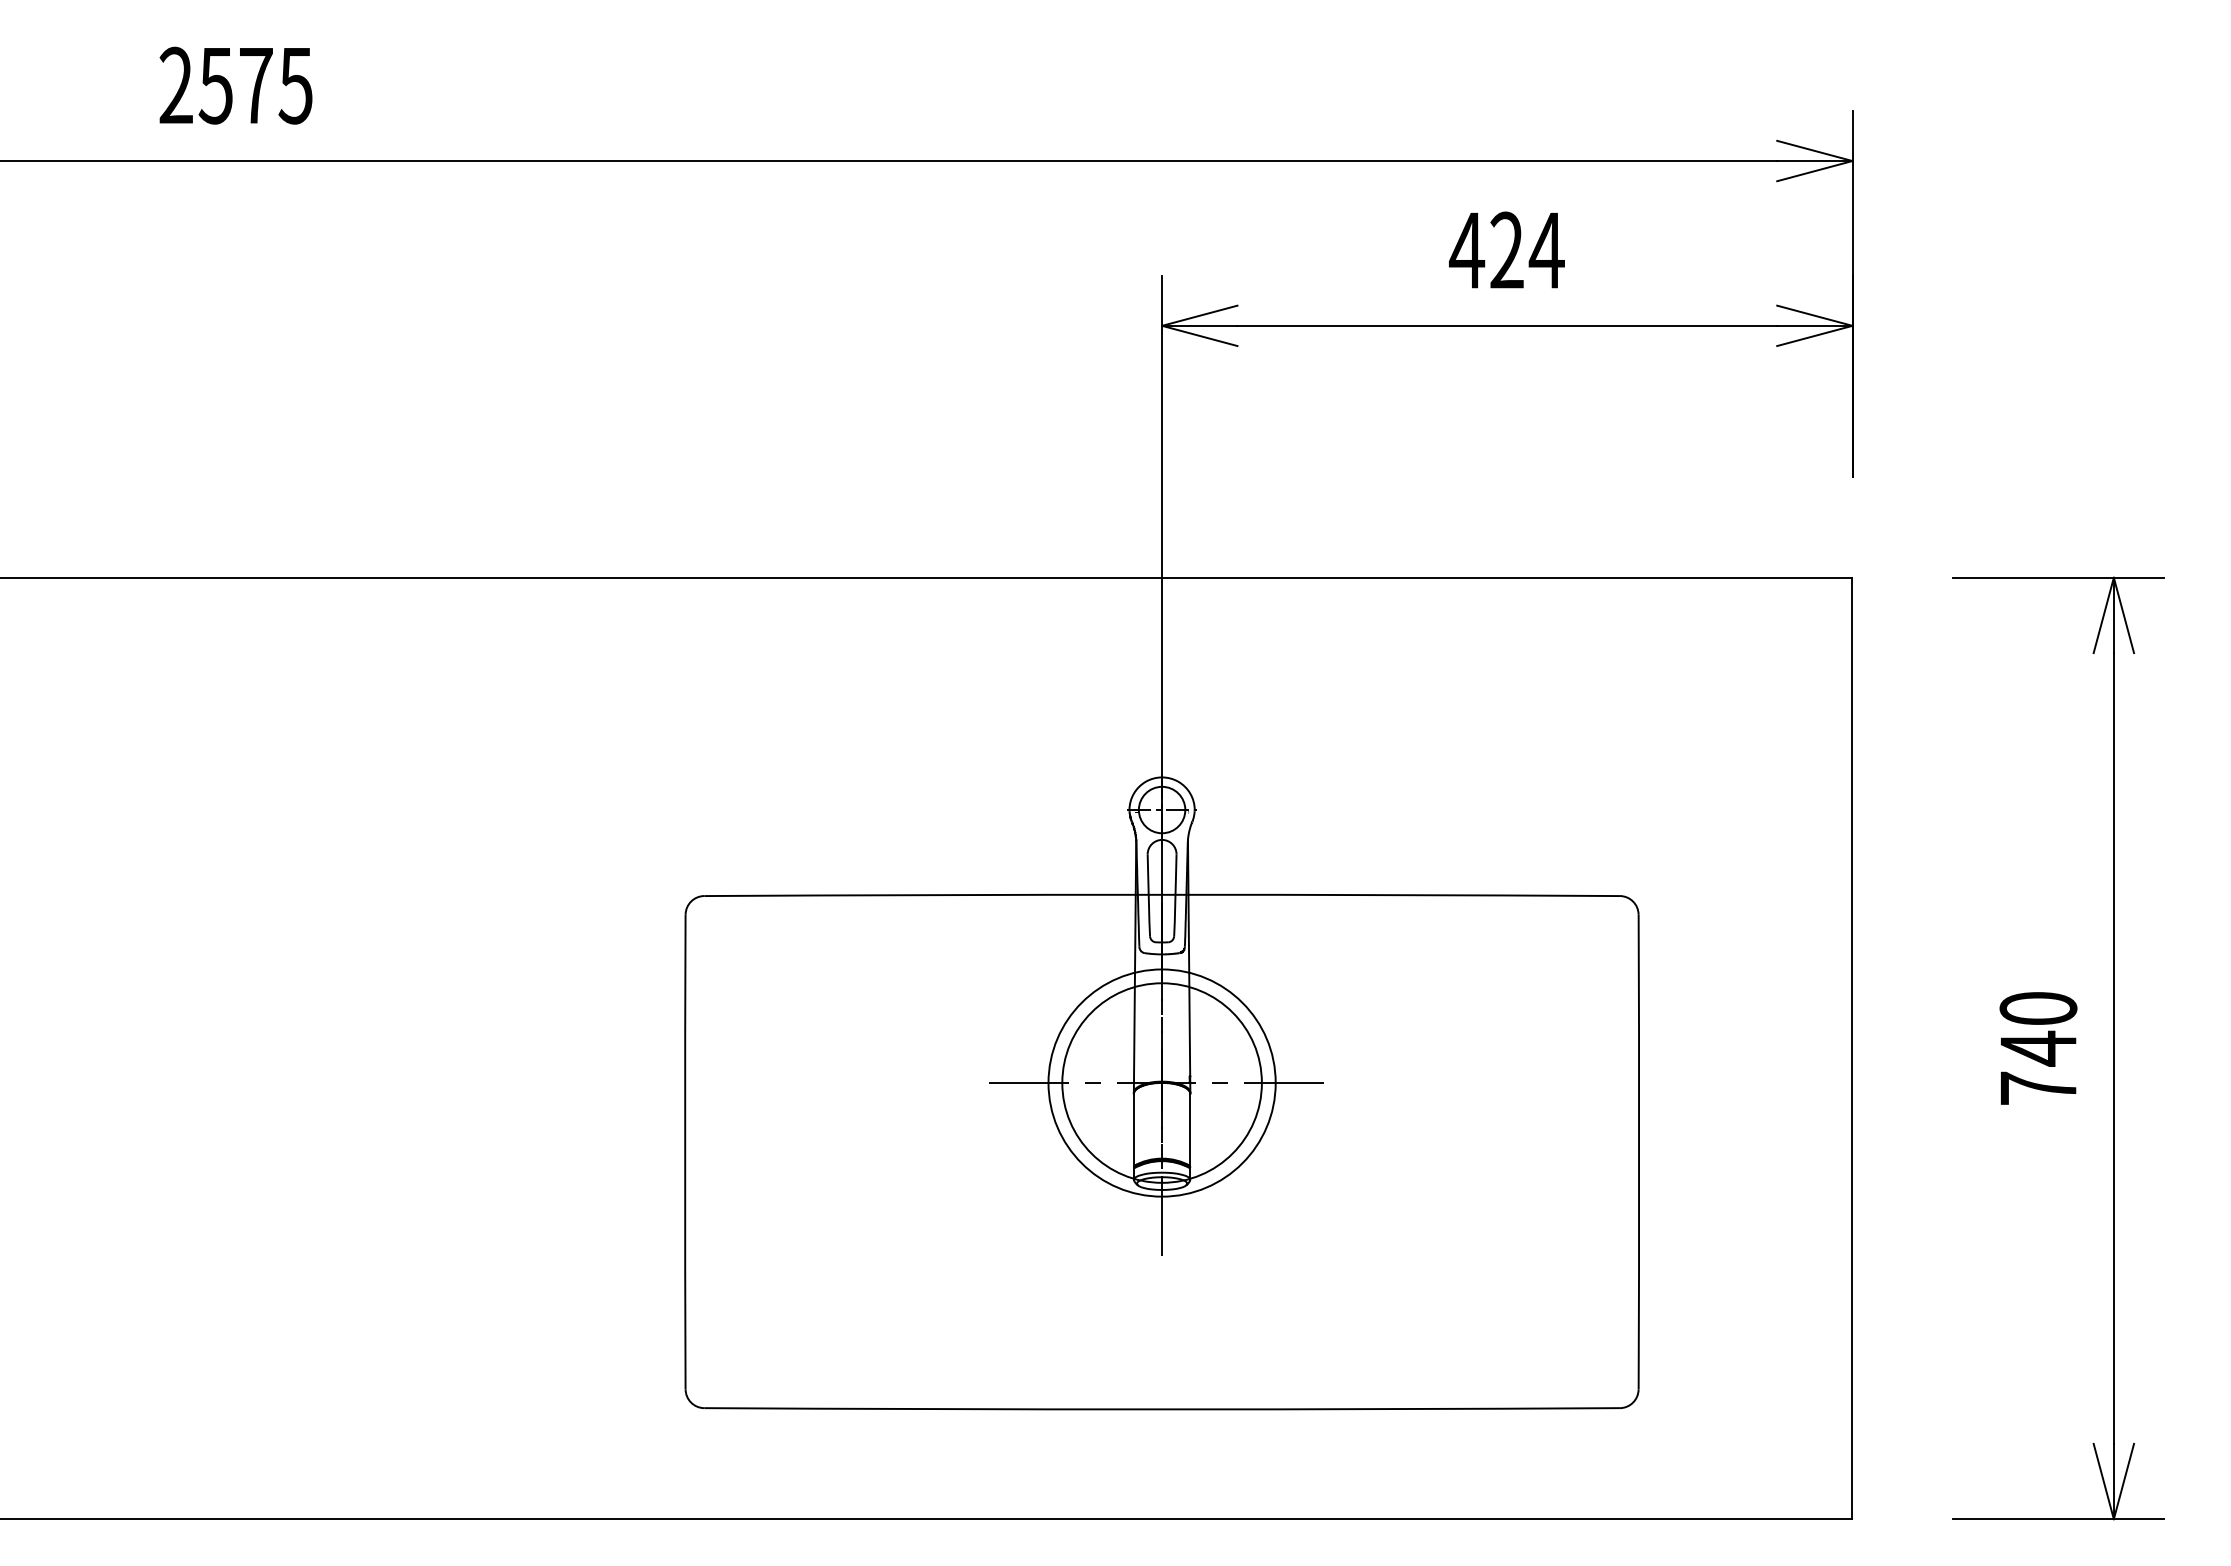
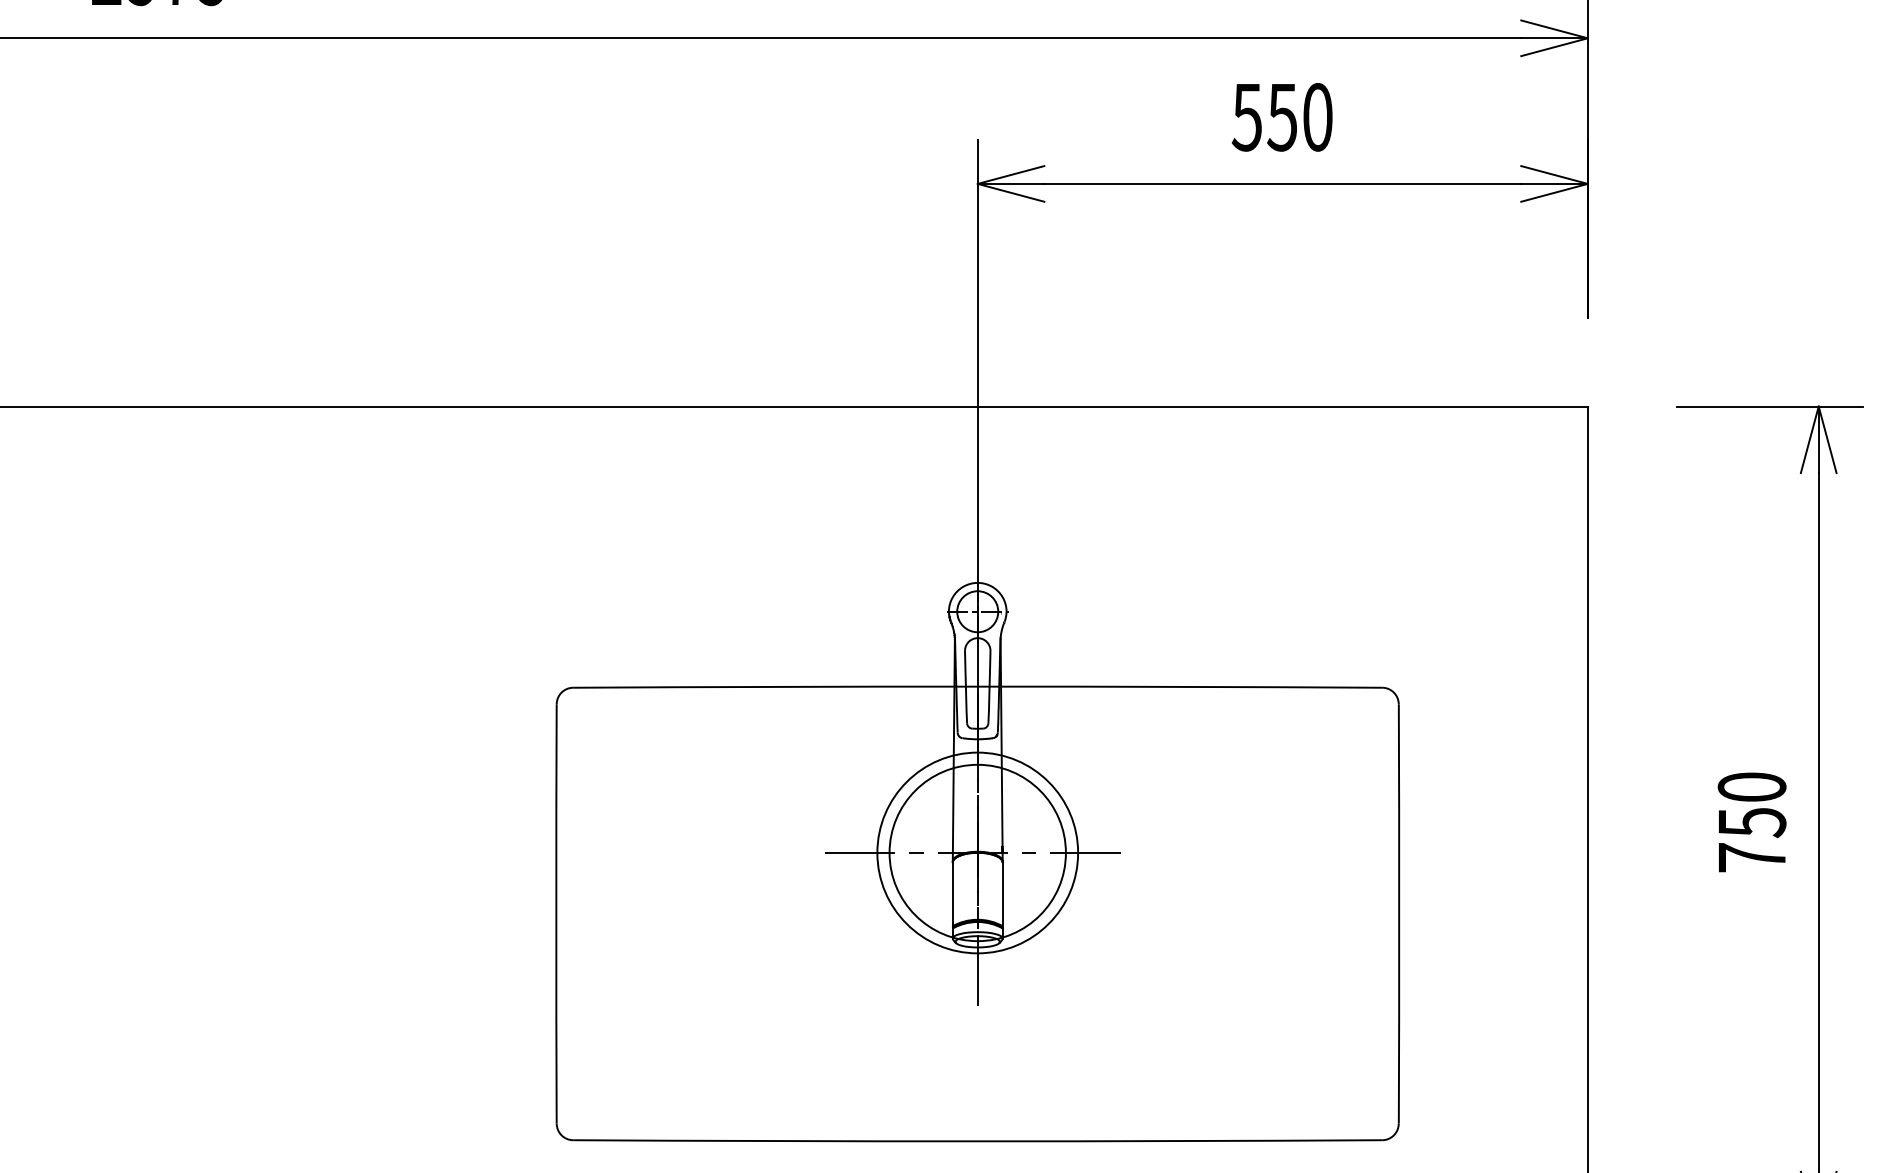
text: (1506, 250) -> (1282, 117), 424 -> 550
text: (2038, 1048) -> (1752, 822), 740 -> 750

